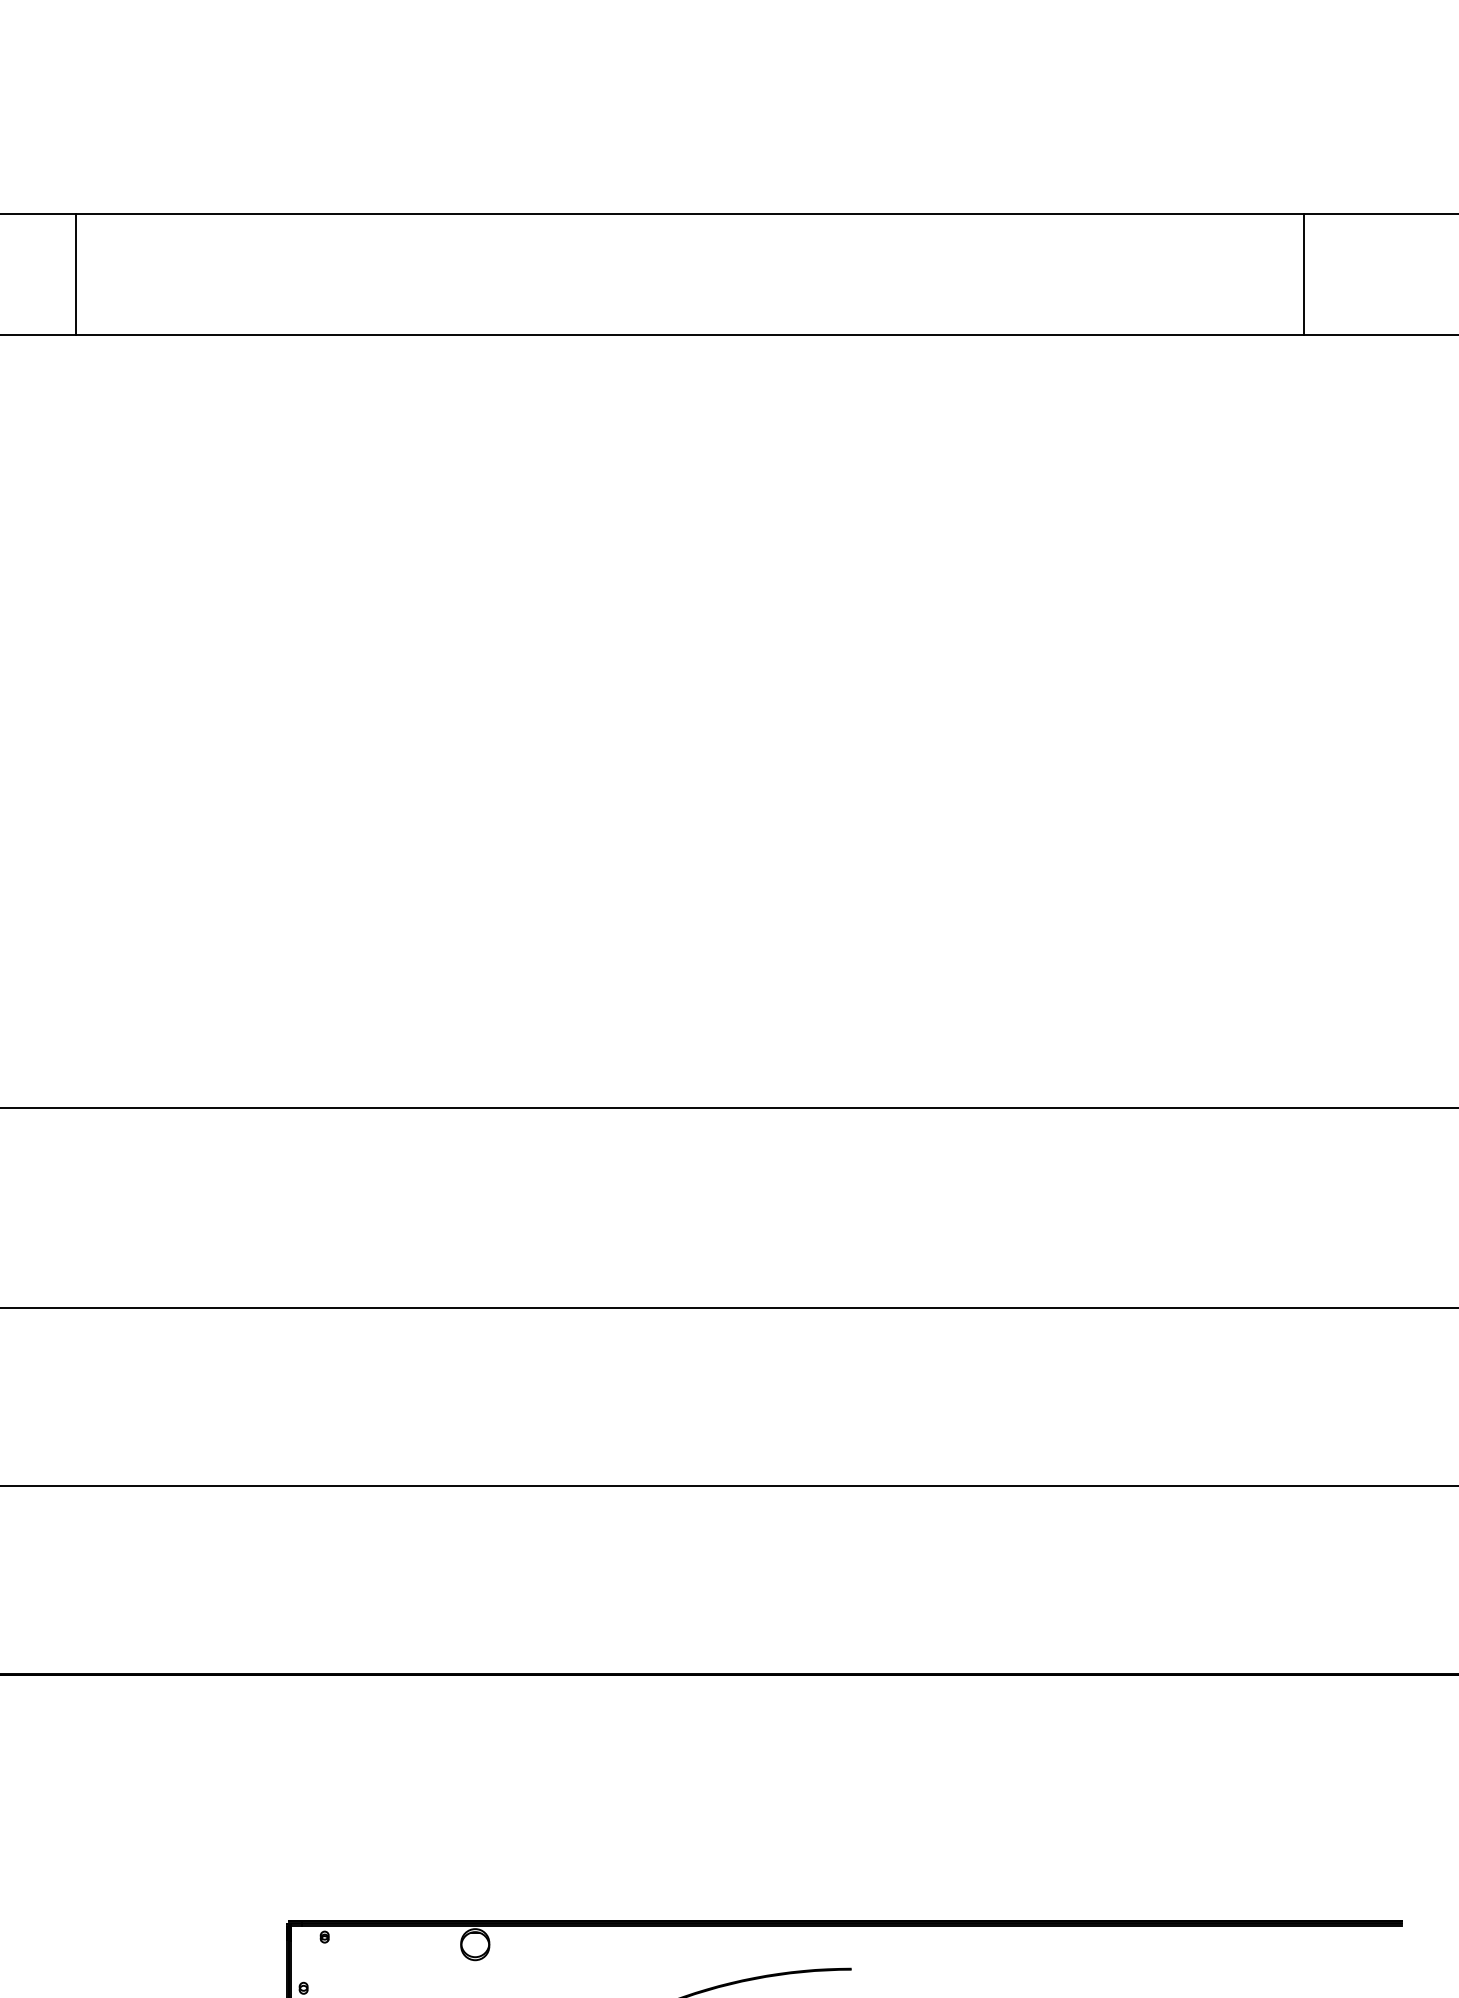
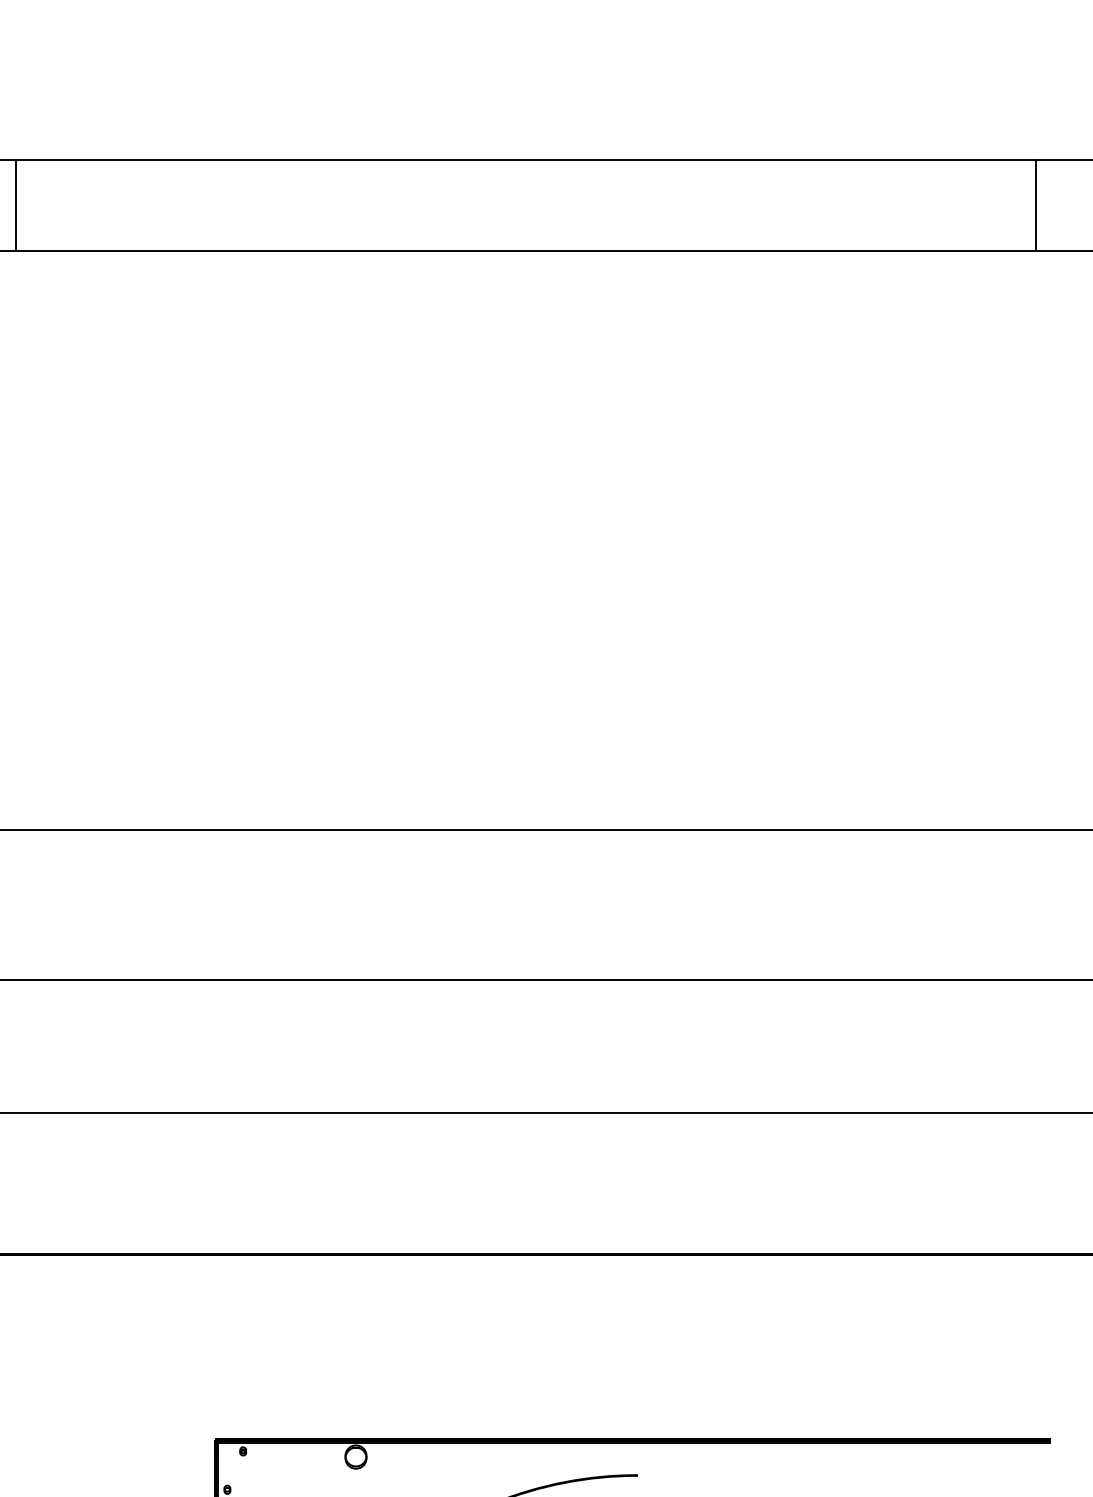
line: (75, 274) -> (16, 205), moved
line: (1303, 274) -> (1035, 205), moved

